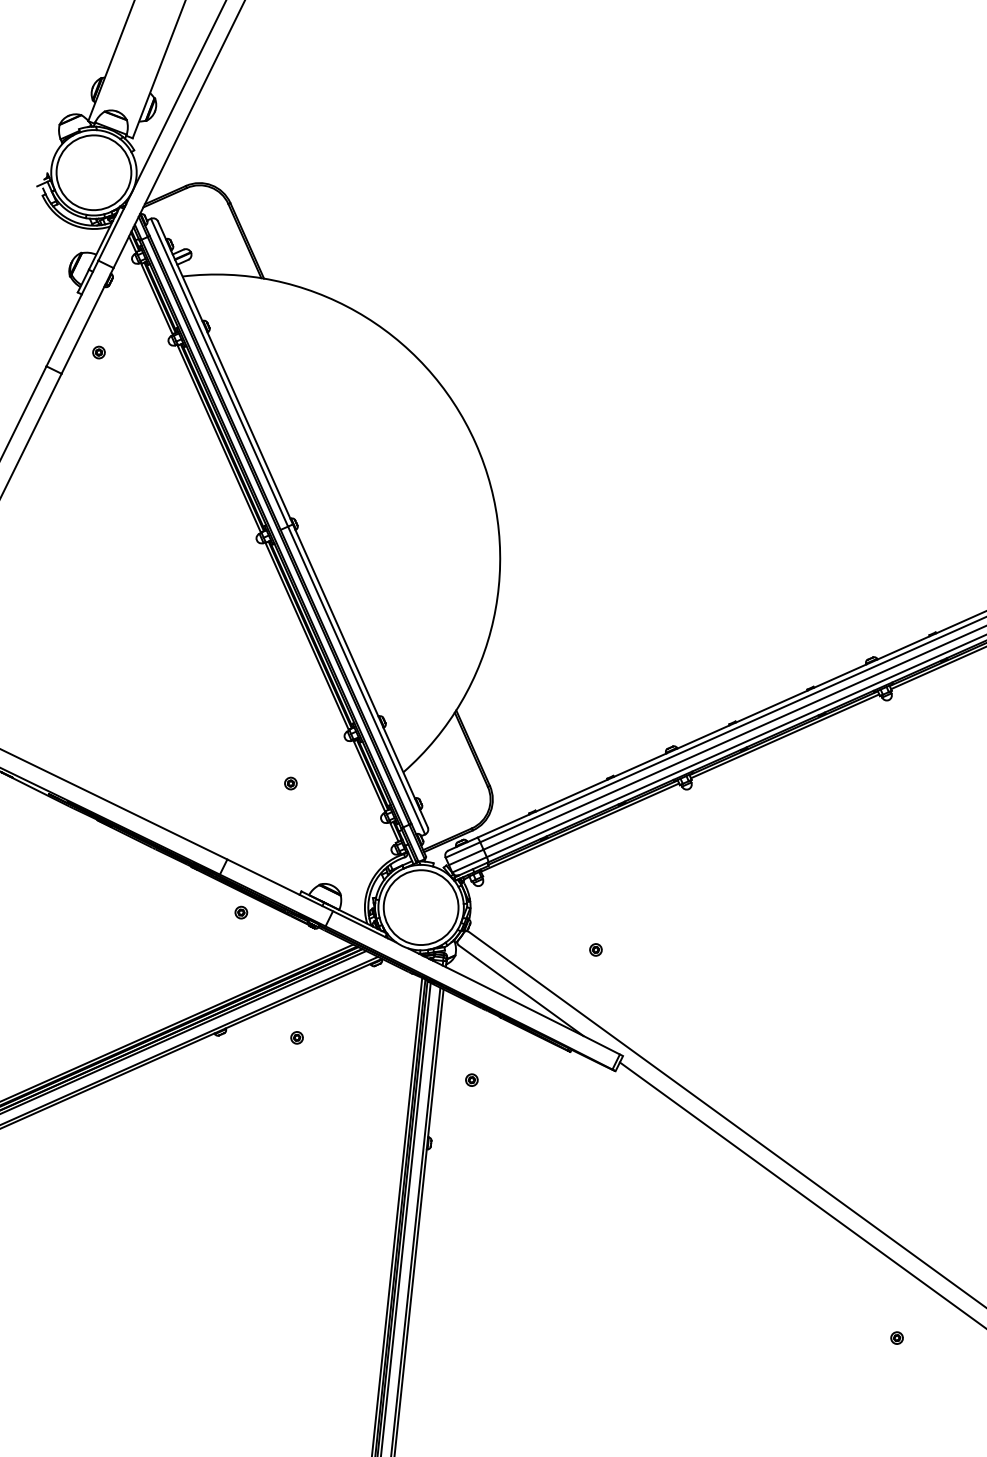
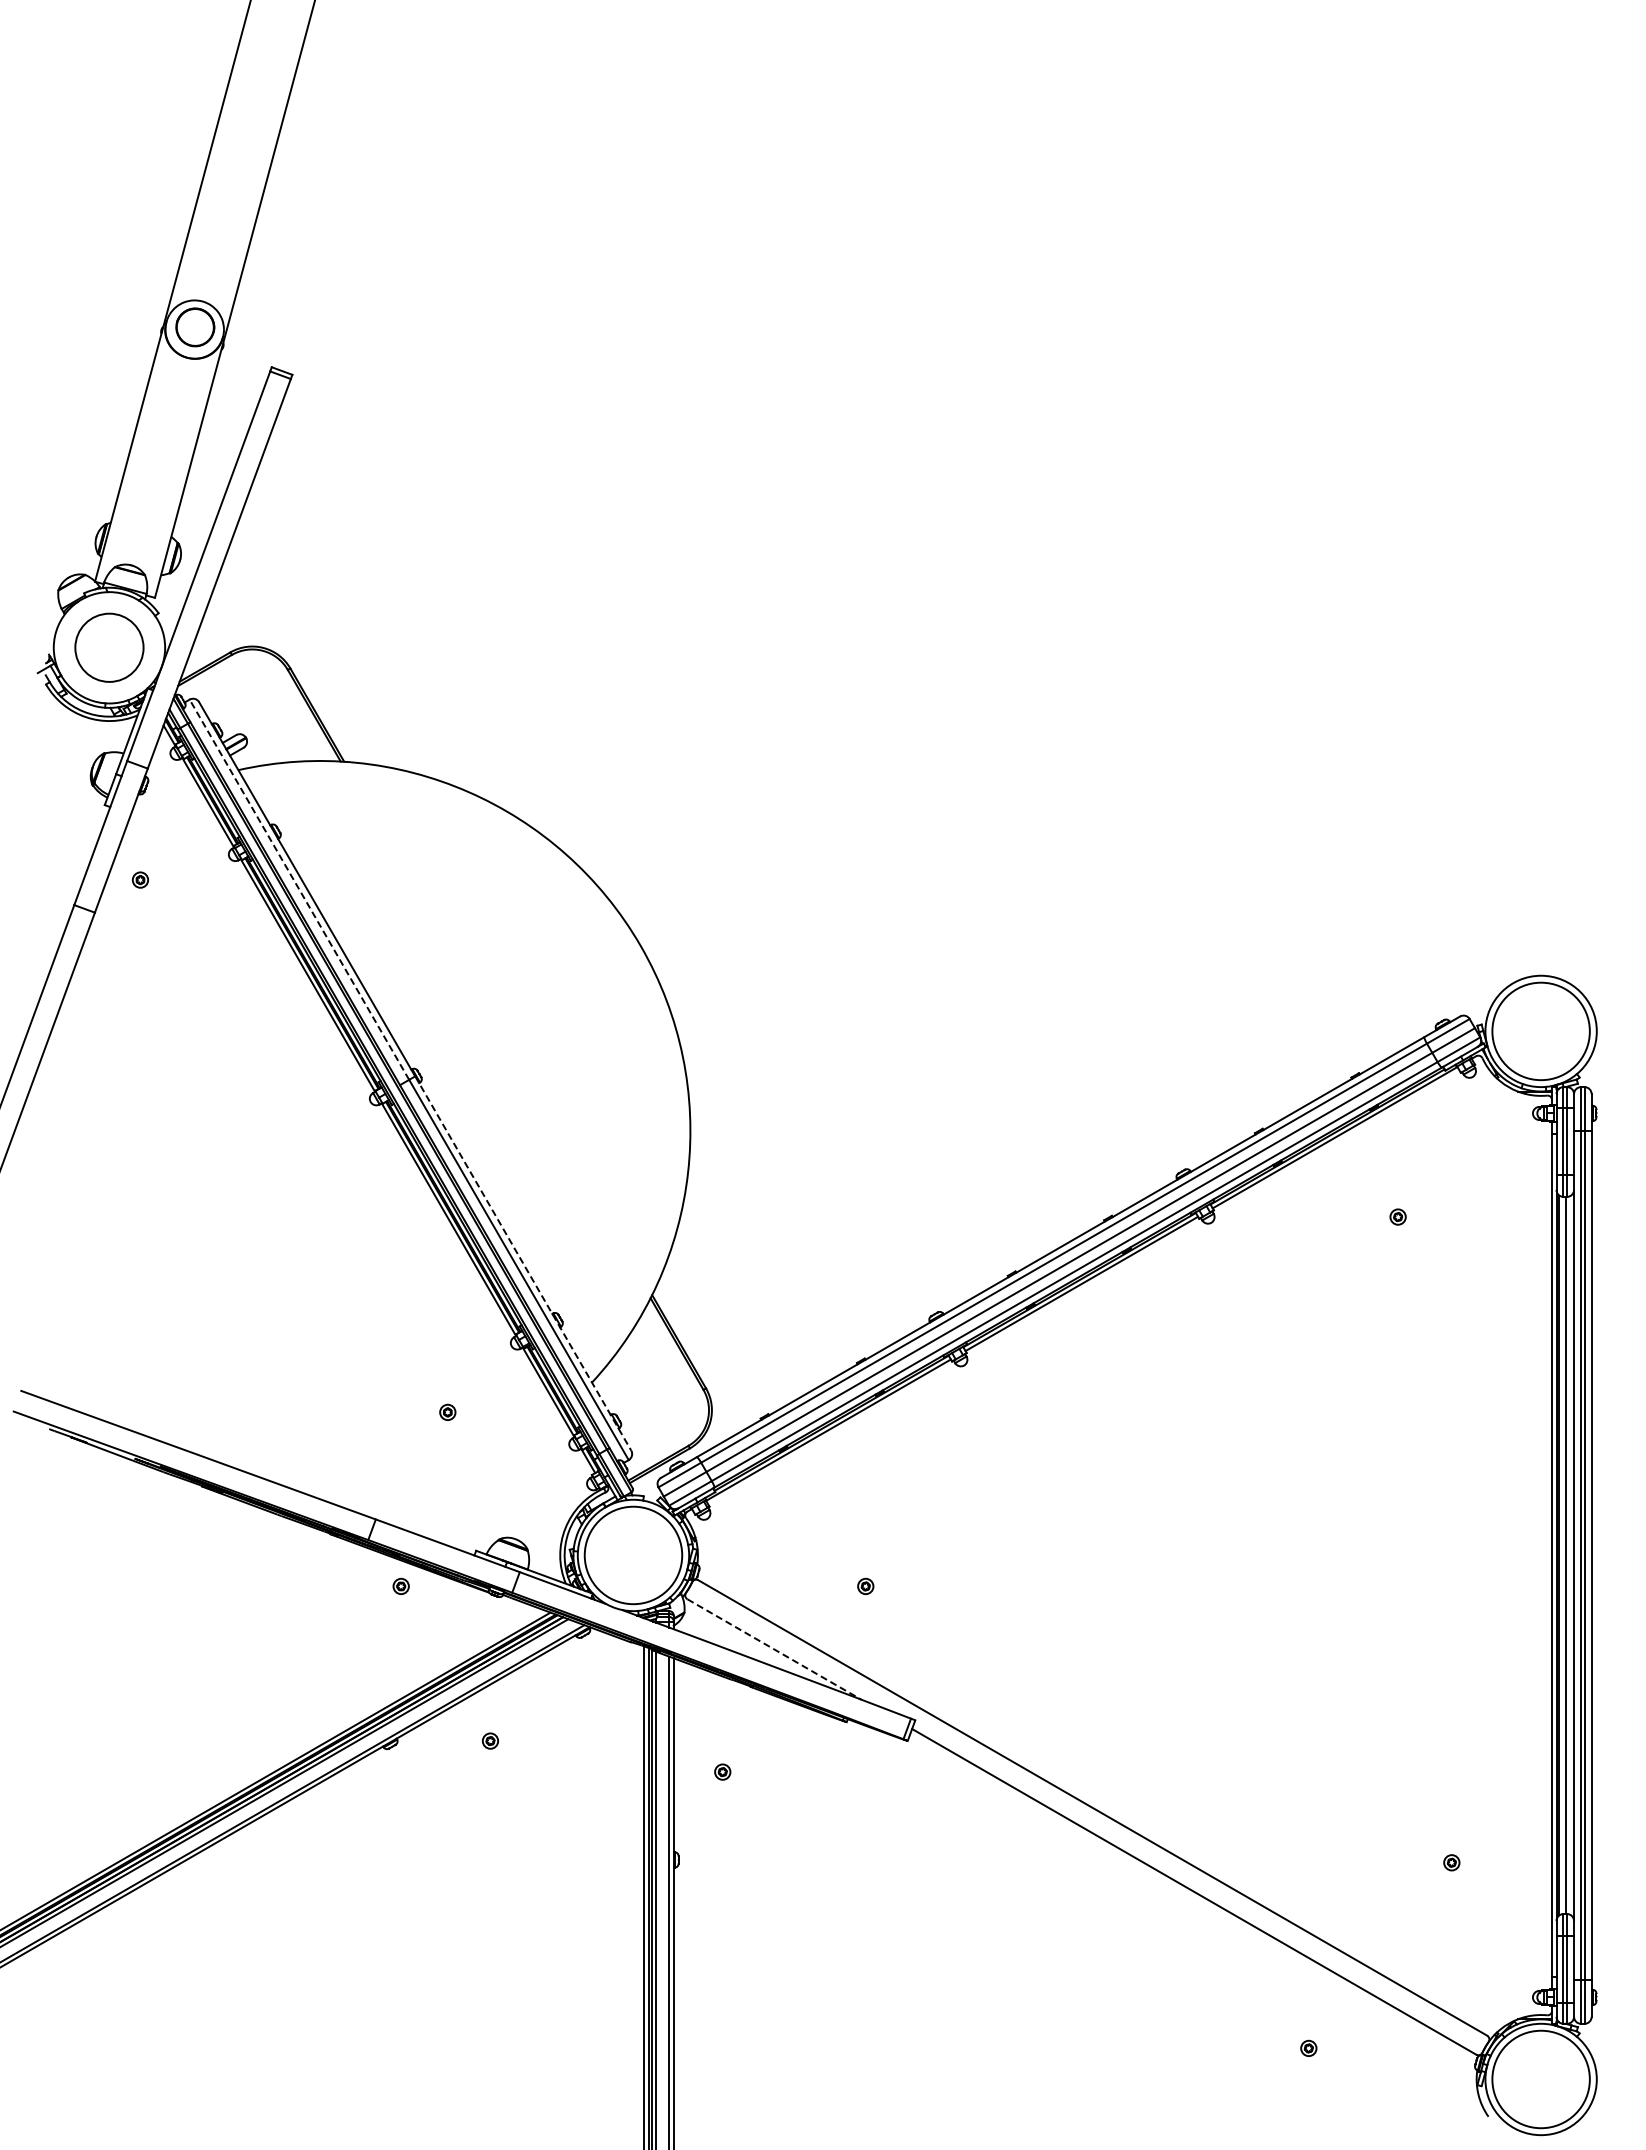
circle: (94, 172) -> (109, 647), size x0.7
line: (219, 372) -> (299, 889), solid -> dashed
line: (360, 675) -> (523, 1263), solid -> dashed
line: (521, 990) -> (774, 1649), solid -> dashed

